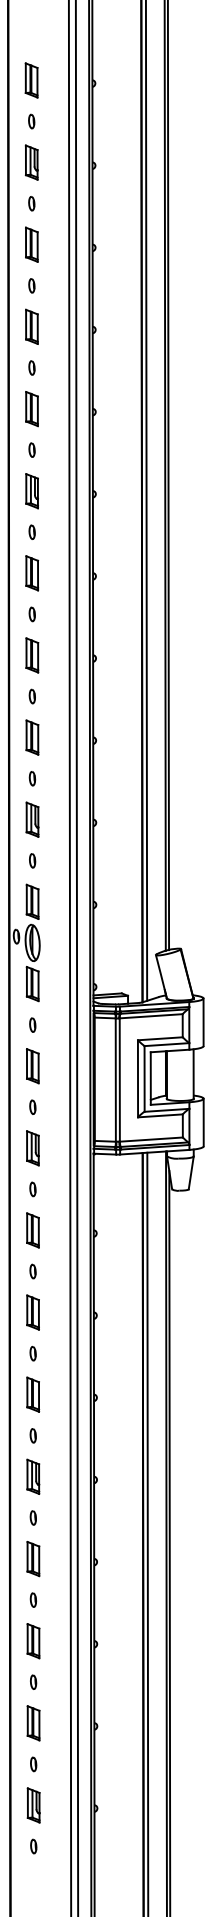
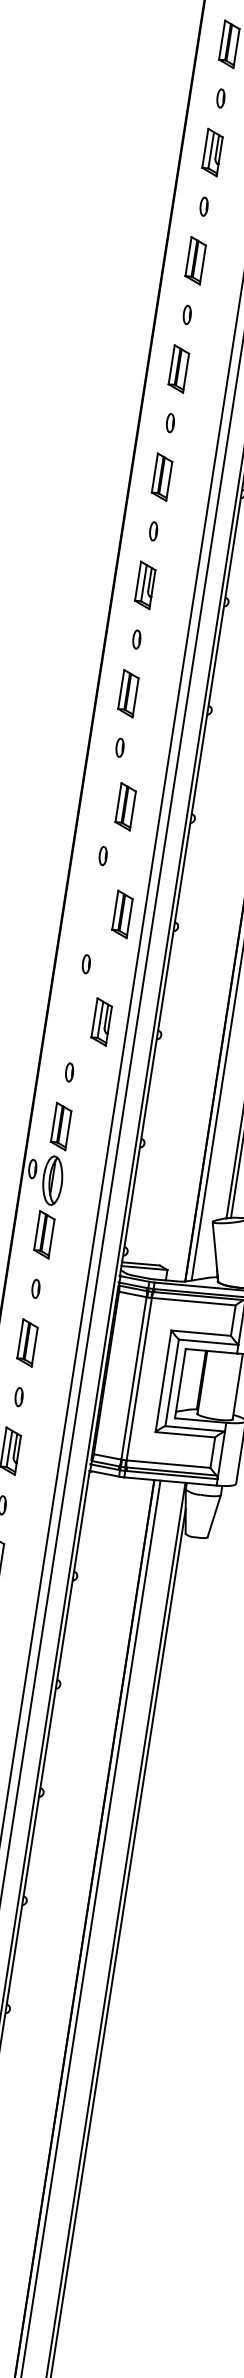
part: (32, 655) -> (125, 806), moved
part: (32, 737) -> (122, 914), moved
part: (32, 819) -> (101, 1021), moved

